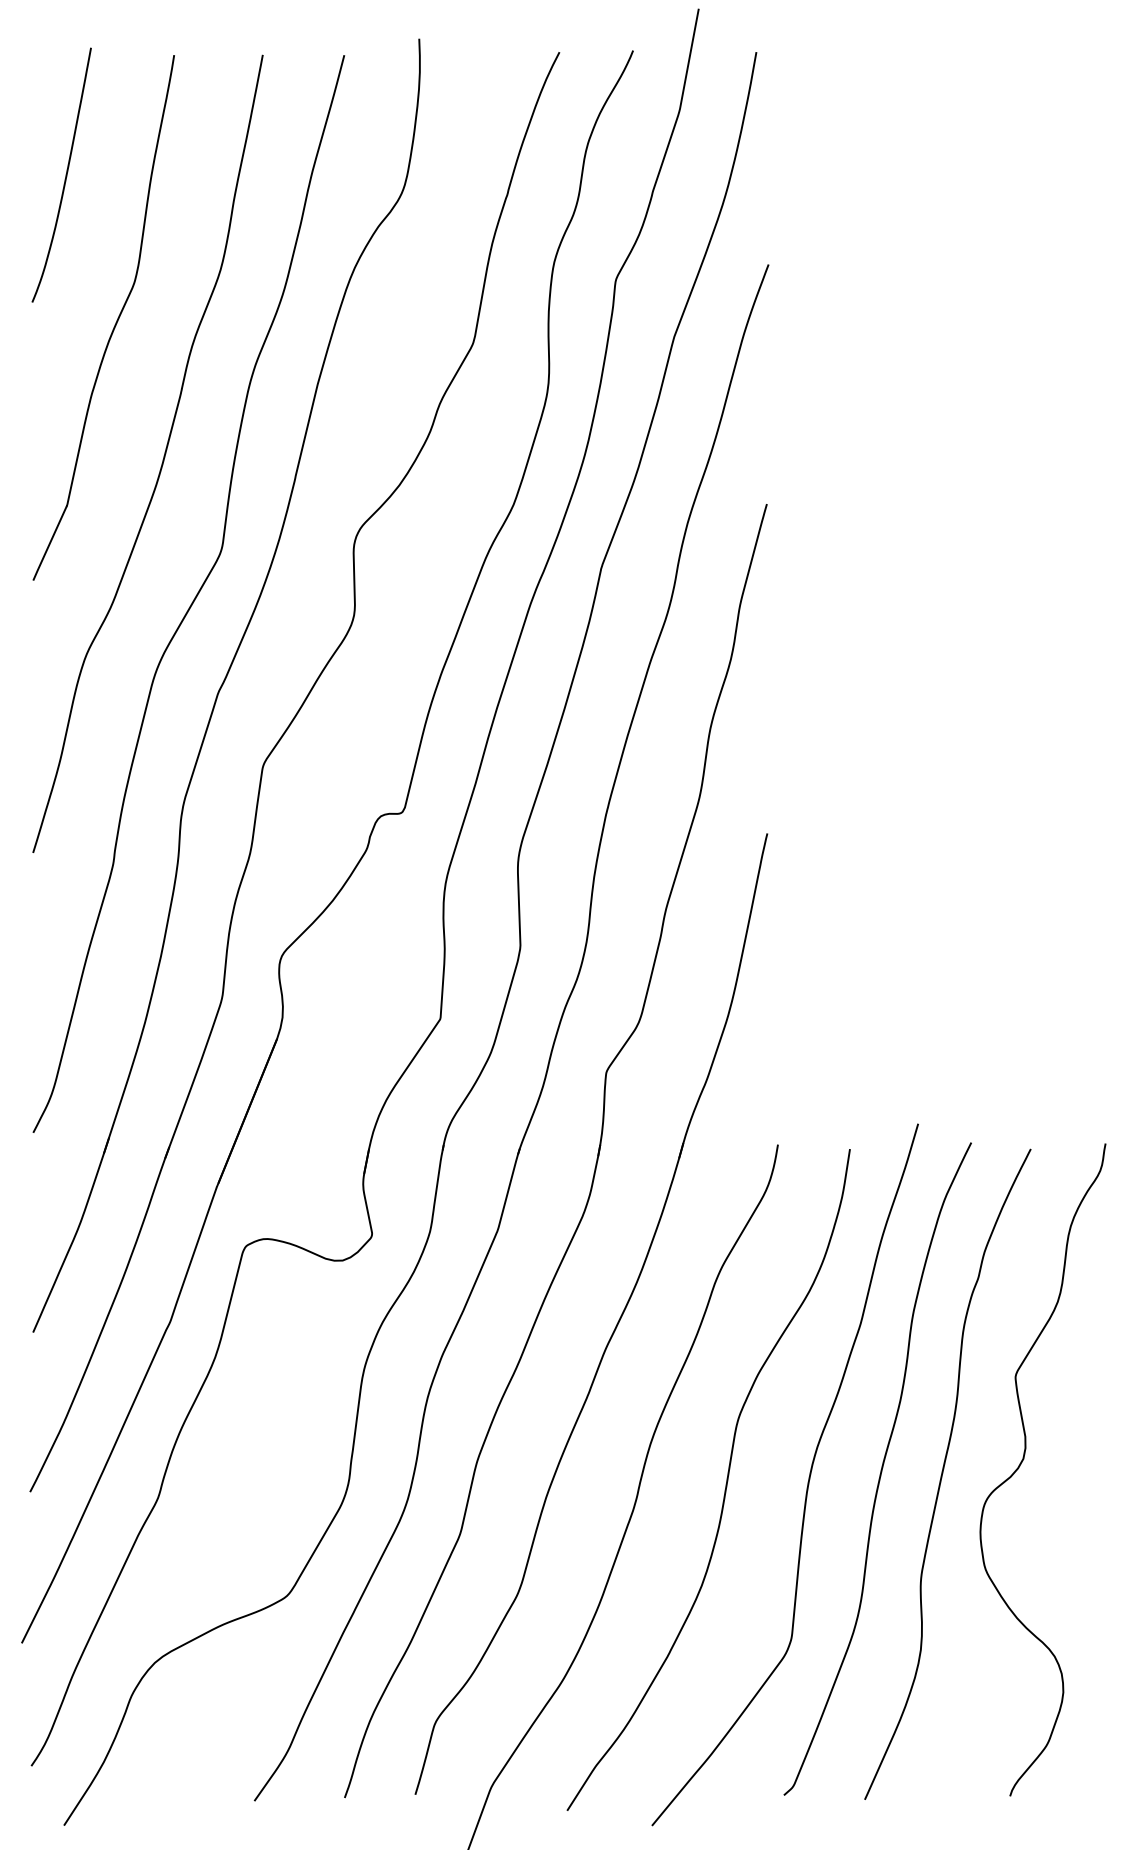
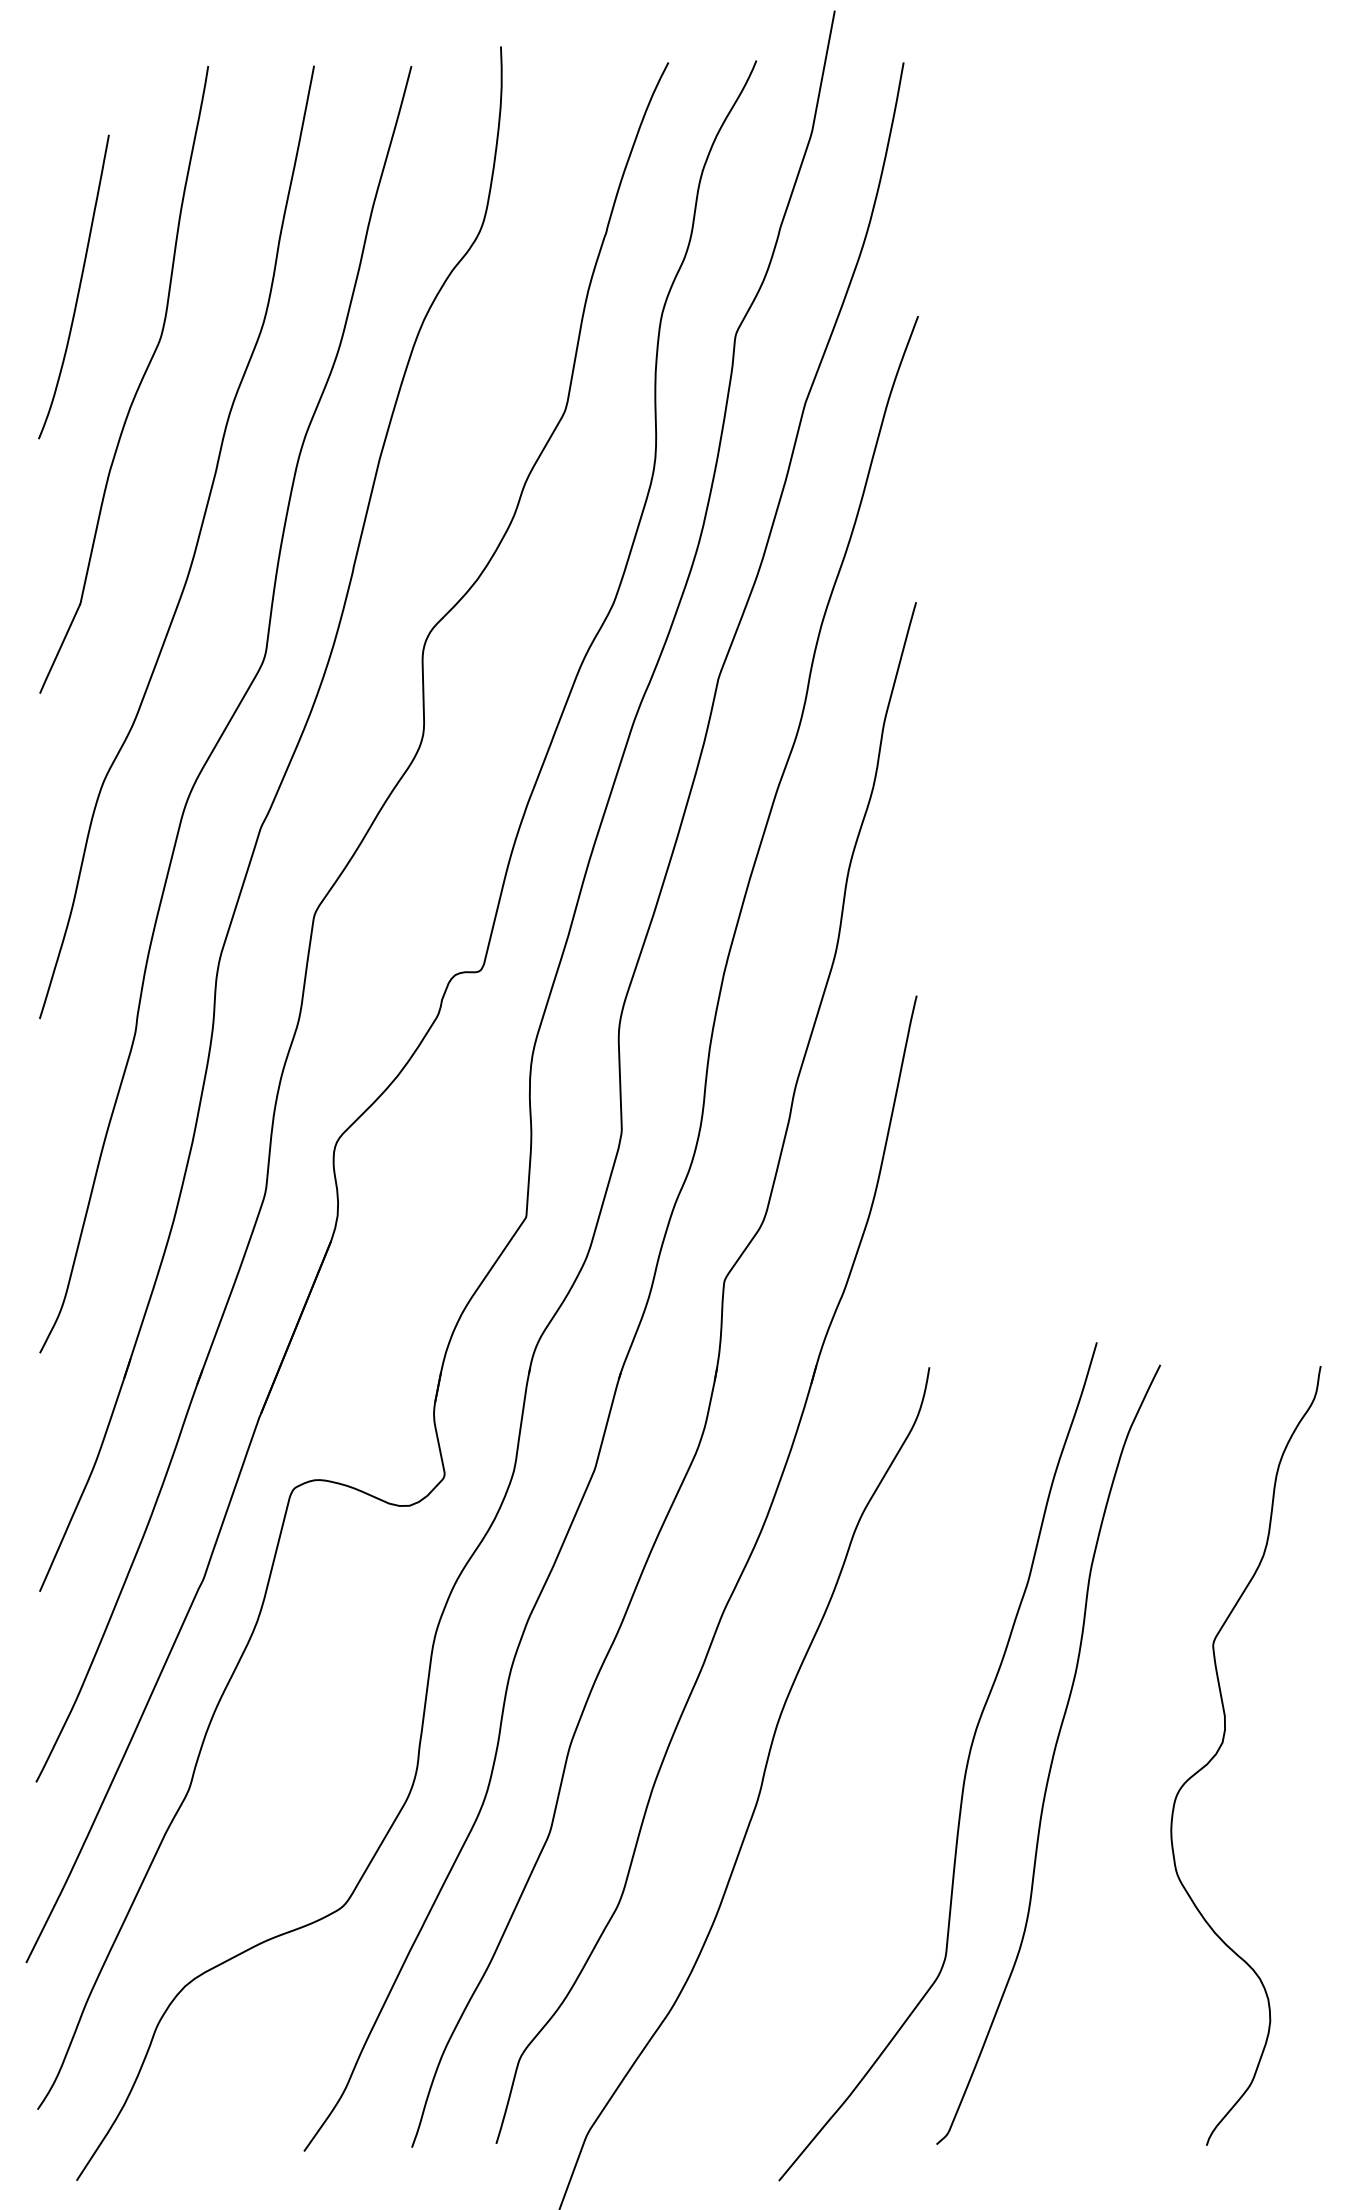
curve: (65, 174) -> (78, 286), moved
curve: (943, 1473) -> (1127, 1760), removed
curve: (725, 1484) -> (866, 1773), removed

